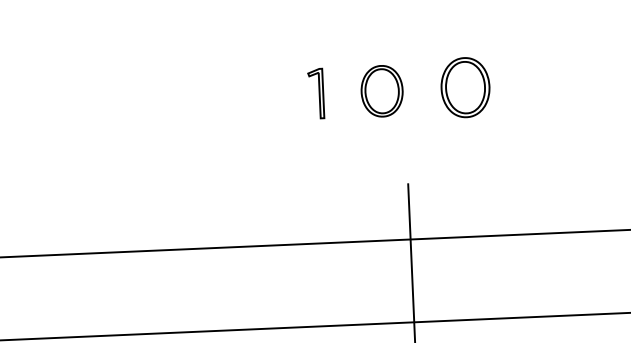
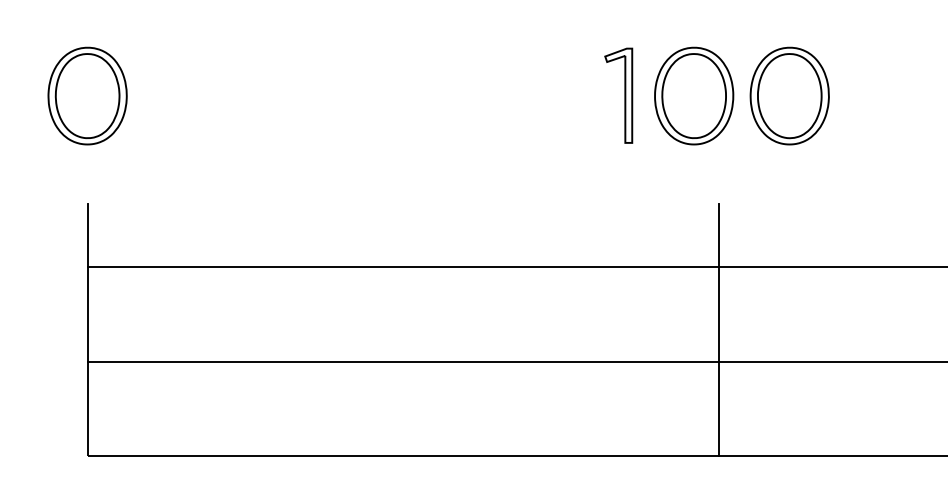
part: (465, 87) -> (789, 95), size x1.43
part: (382, 90) -> (694, 95), size x1.67
part: (315, 93) -> (618, 95), size x1.67

